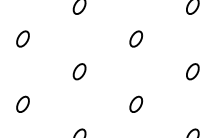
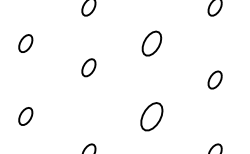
part: (136, 38) -> (152, 42), size x1.4
part: (79, 71) -> (88, 67), moved
part: (136, 103) -> (152, 115), size x1.6

